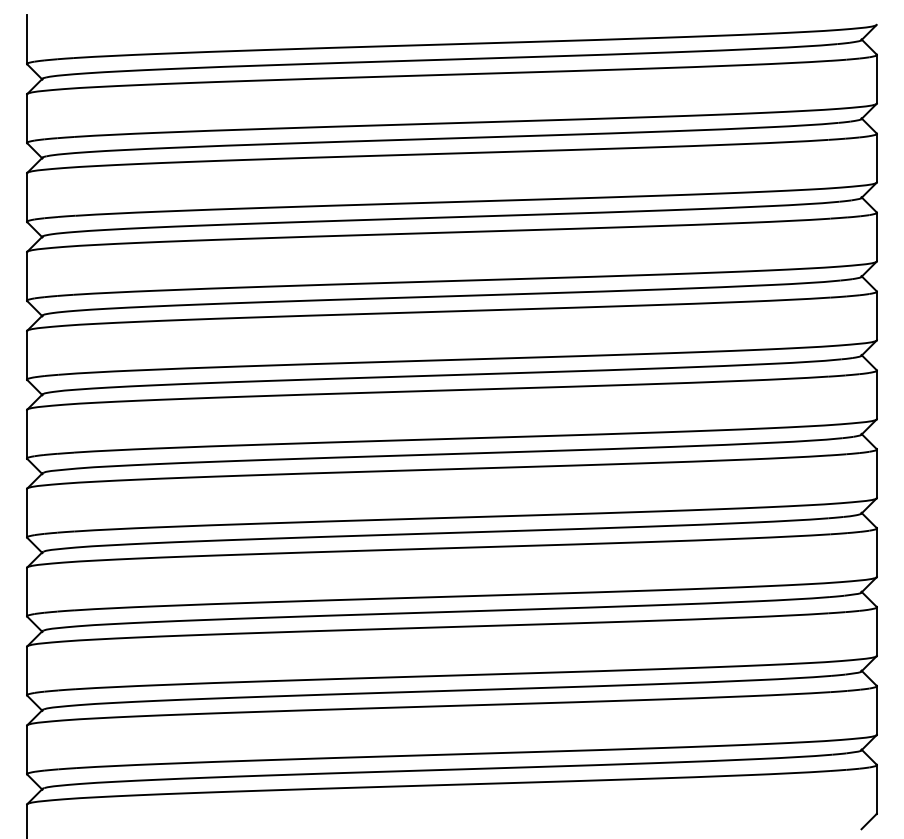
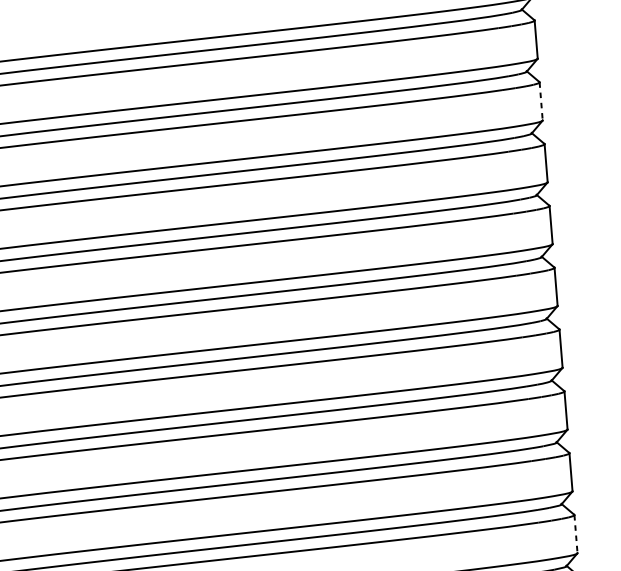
line: (876, 158) -> (540, 101), solid -> dashed
line: (876, 710) -> (575, 534), solid -> dashed

